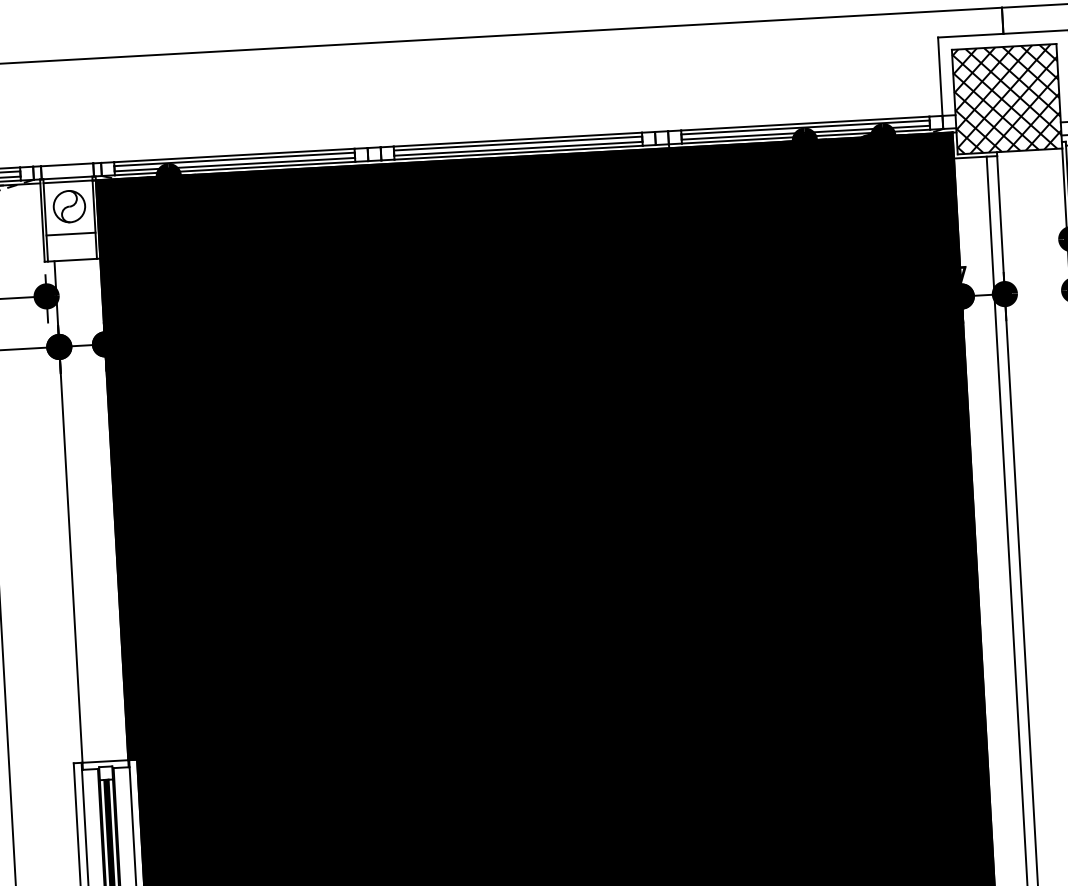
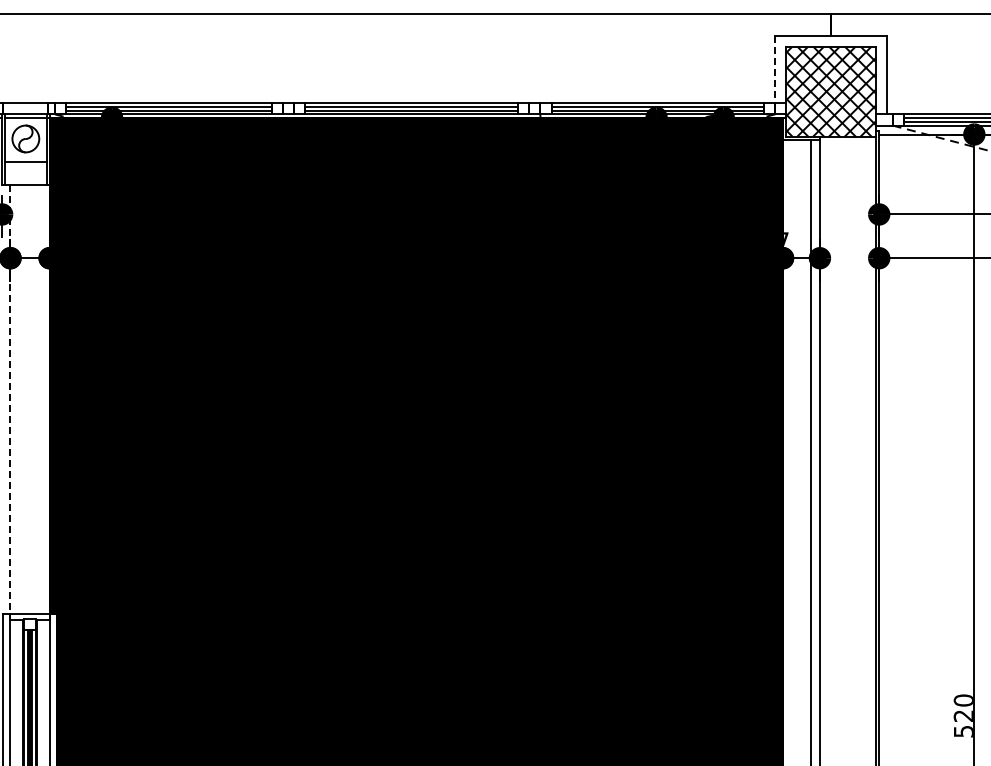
line: (940, 76) -> (775, 69), solid -> dashed
line: (68, 511) -> (10, 399), solid -> dashed

